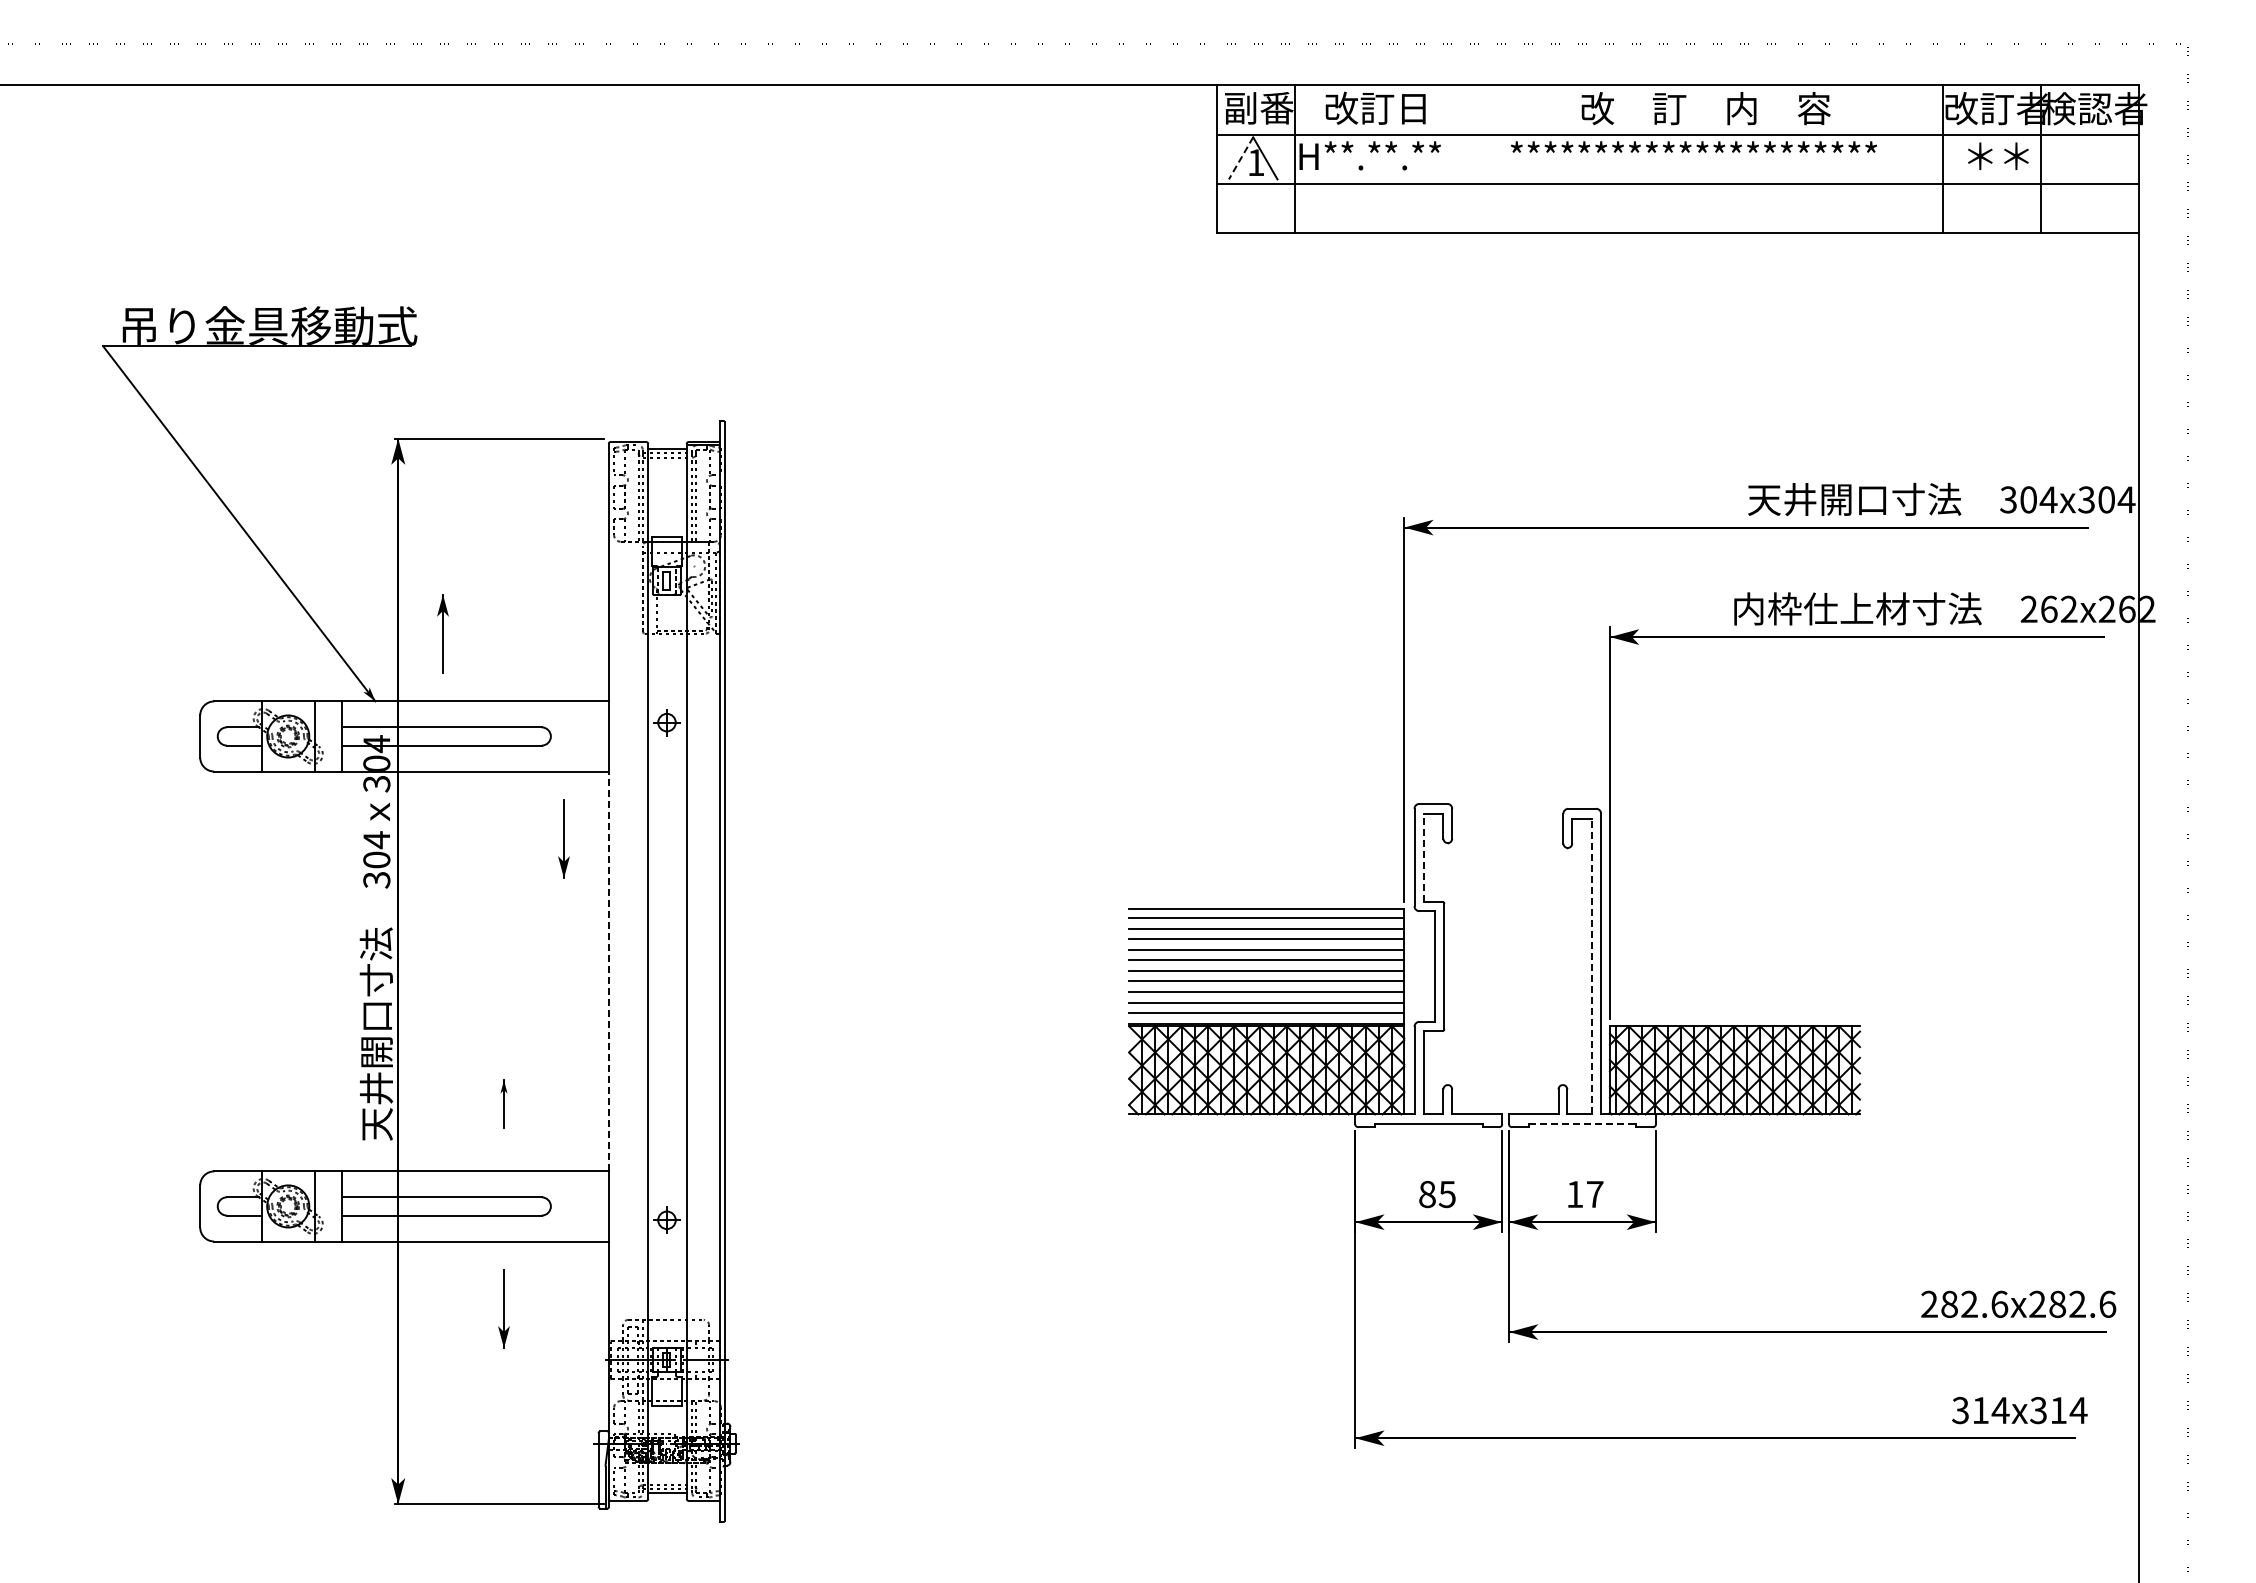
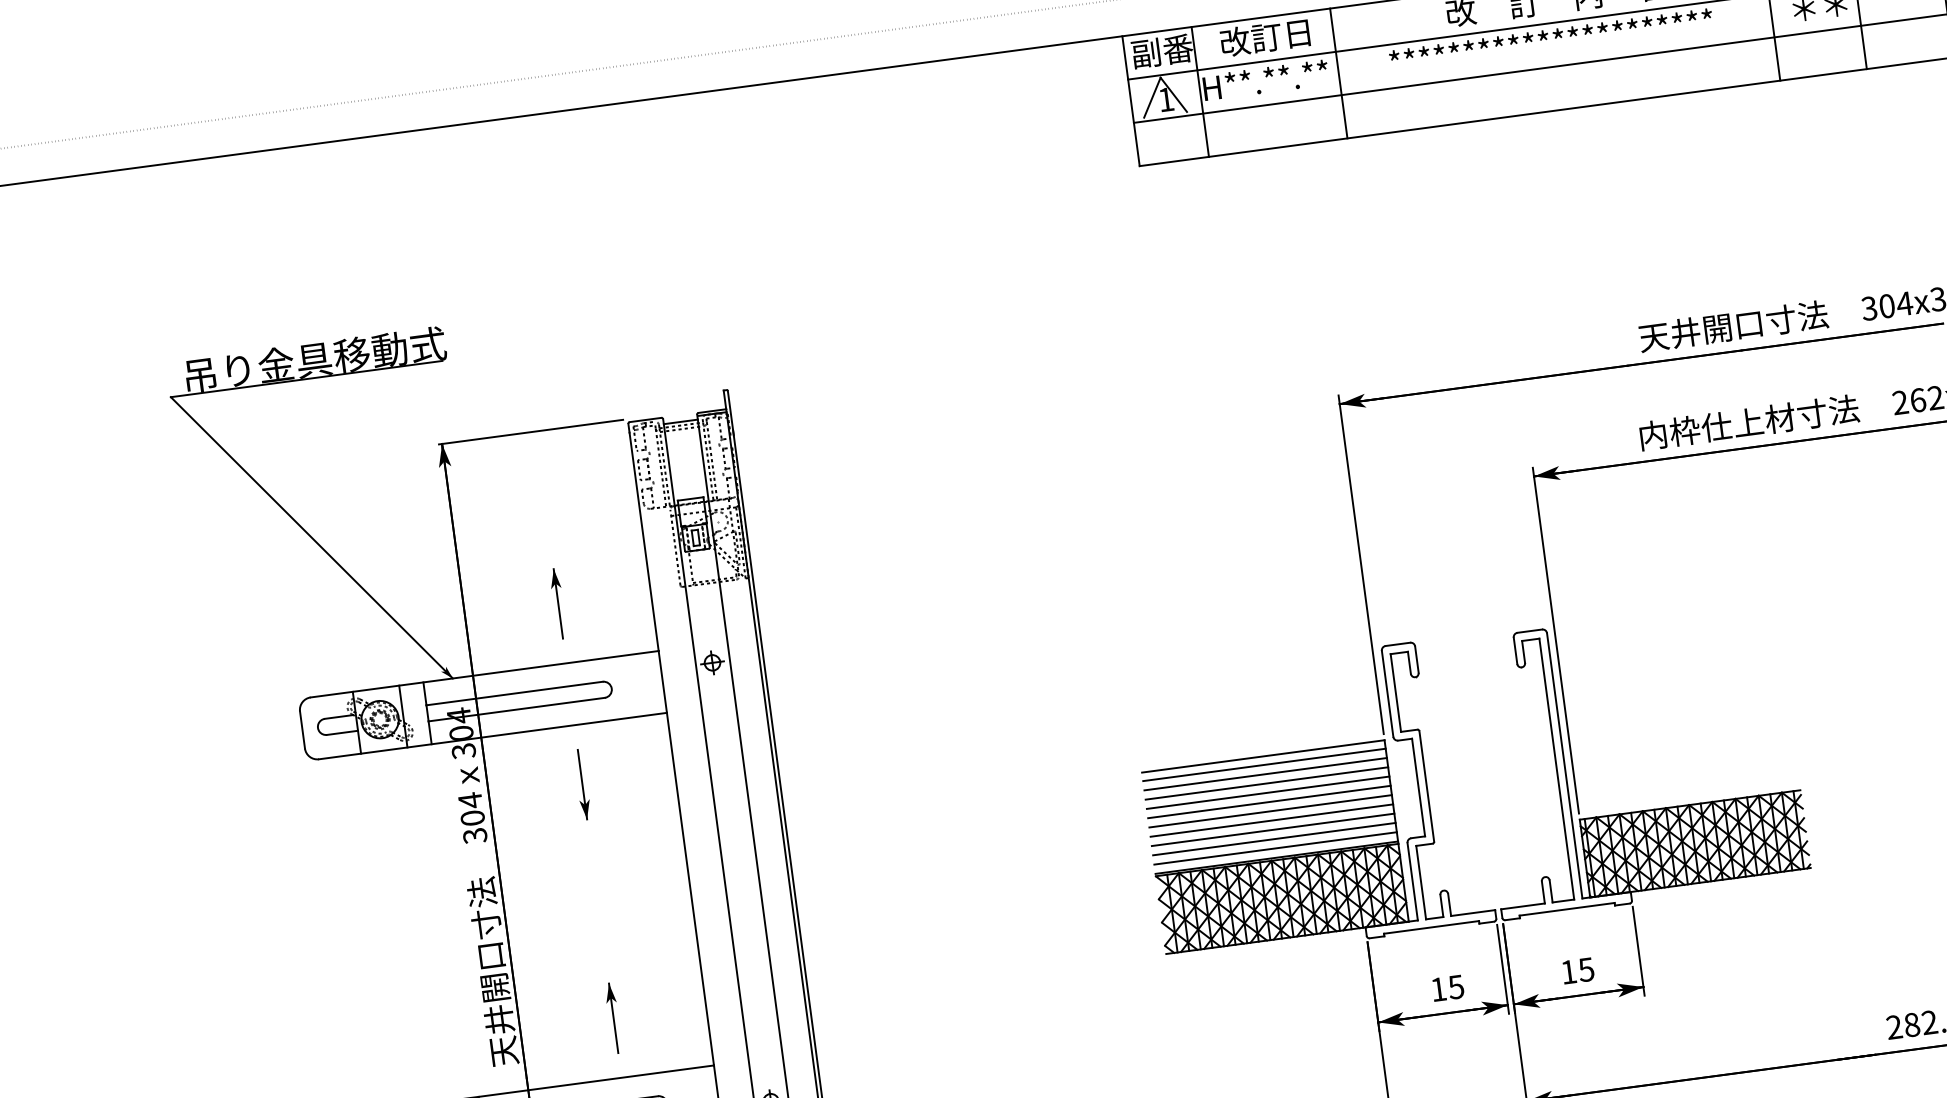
line: (1240, 158) -> (1151, 97), dashed -> solid
line: (1452, 158) -> (1338, 72), added
part: (442, 633) -> (557, 603), moved
part: (563, 838) -> (581, 784), moved
line: (1423, 857) -> (1395, 692), dashed -> solid
line: (1591, 966) -> (1556, 769), dashed -> solid
line: (608, 971) -> (690, 889), dashed -> solid
part: (503, 1103) -> (613, 1017), size x1.67
line: (1582, 1124) -> (1567, 909), dashed -> solid
text: (1427, 1194) -> (1438, 989), 85 -> 15
text: (1594, 1194) -> (1586, 969), 17 -> 15

